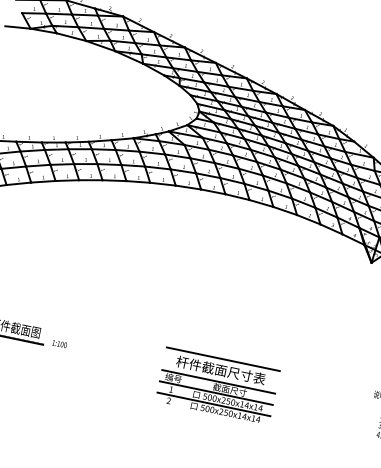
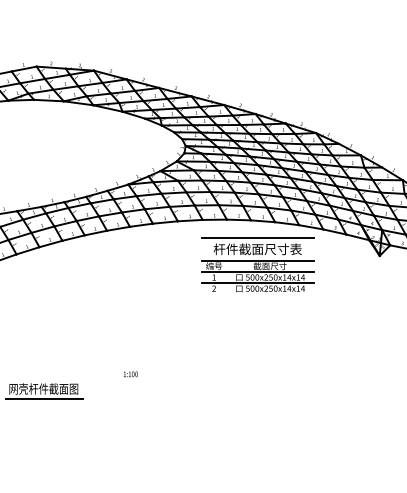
text: (59, 344) -> (130, 374), moved
part: (217, 385) -> (257, 264), moved

